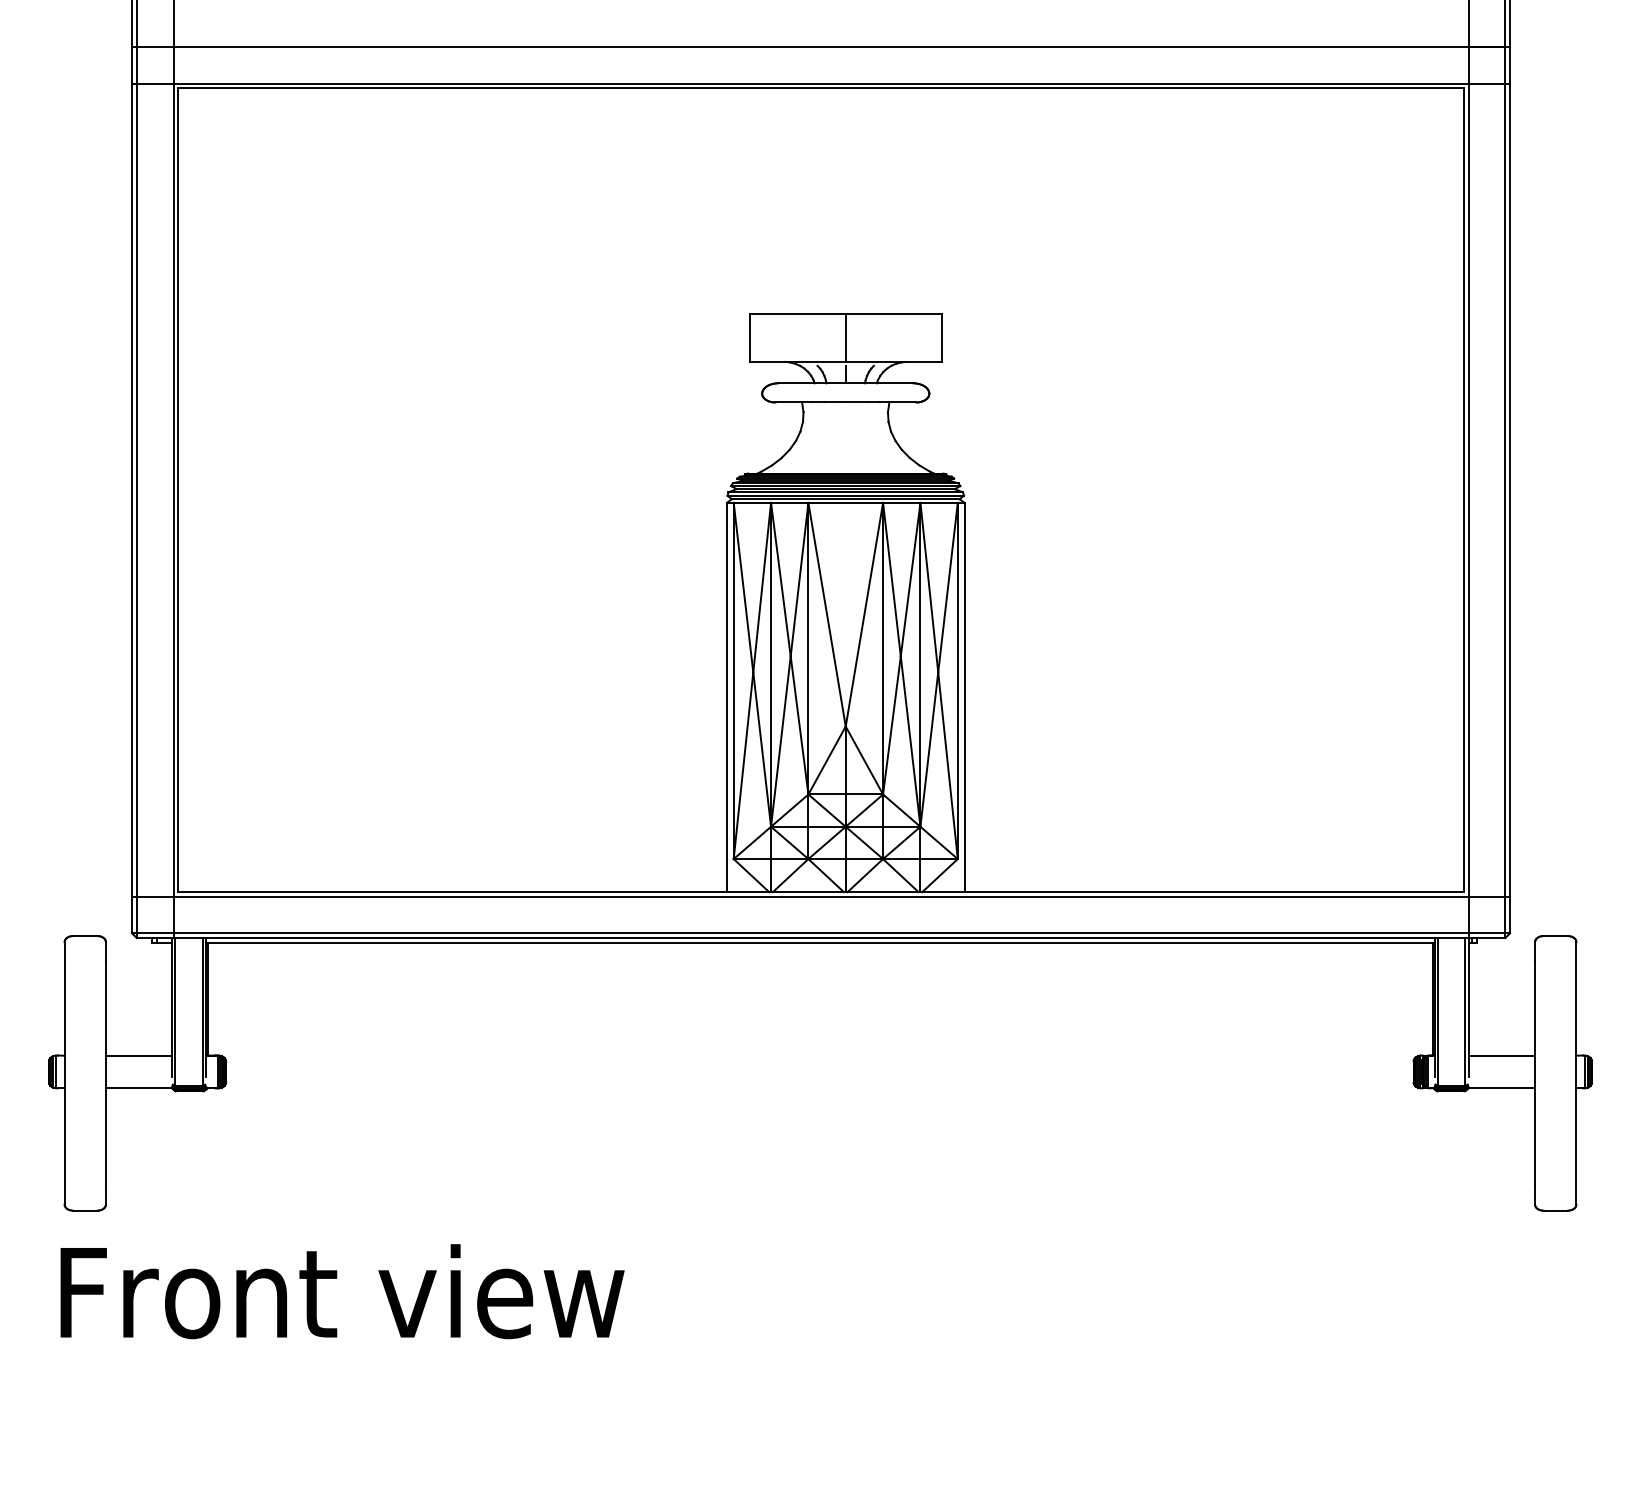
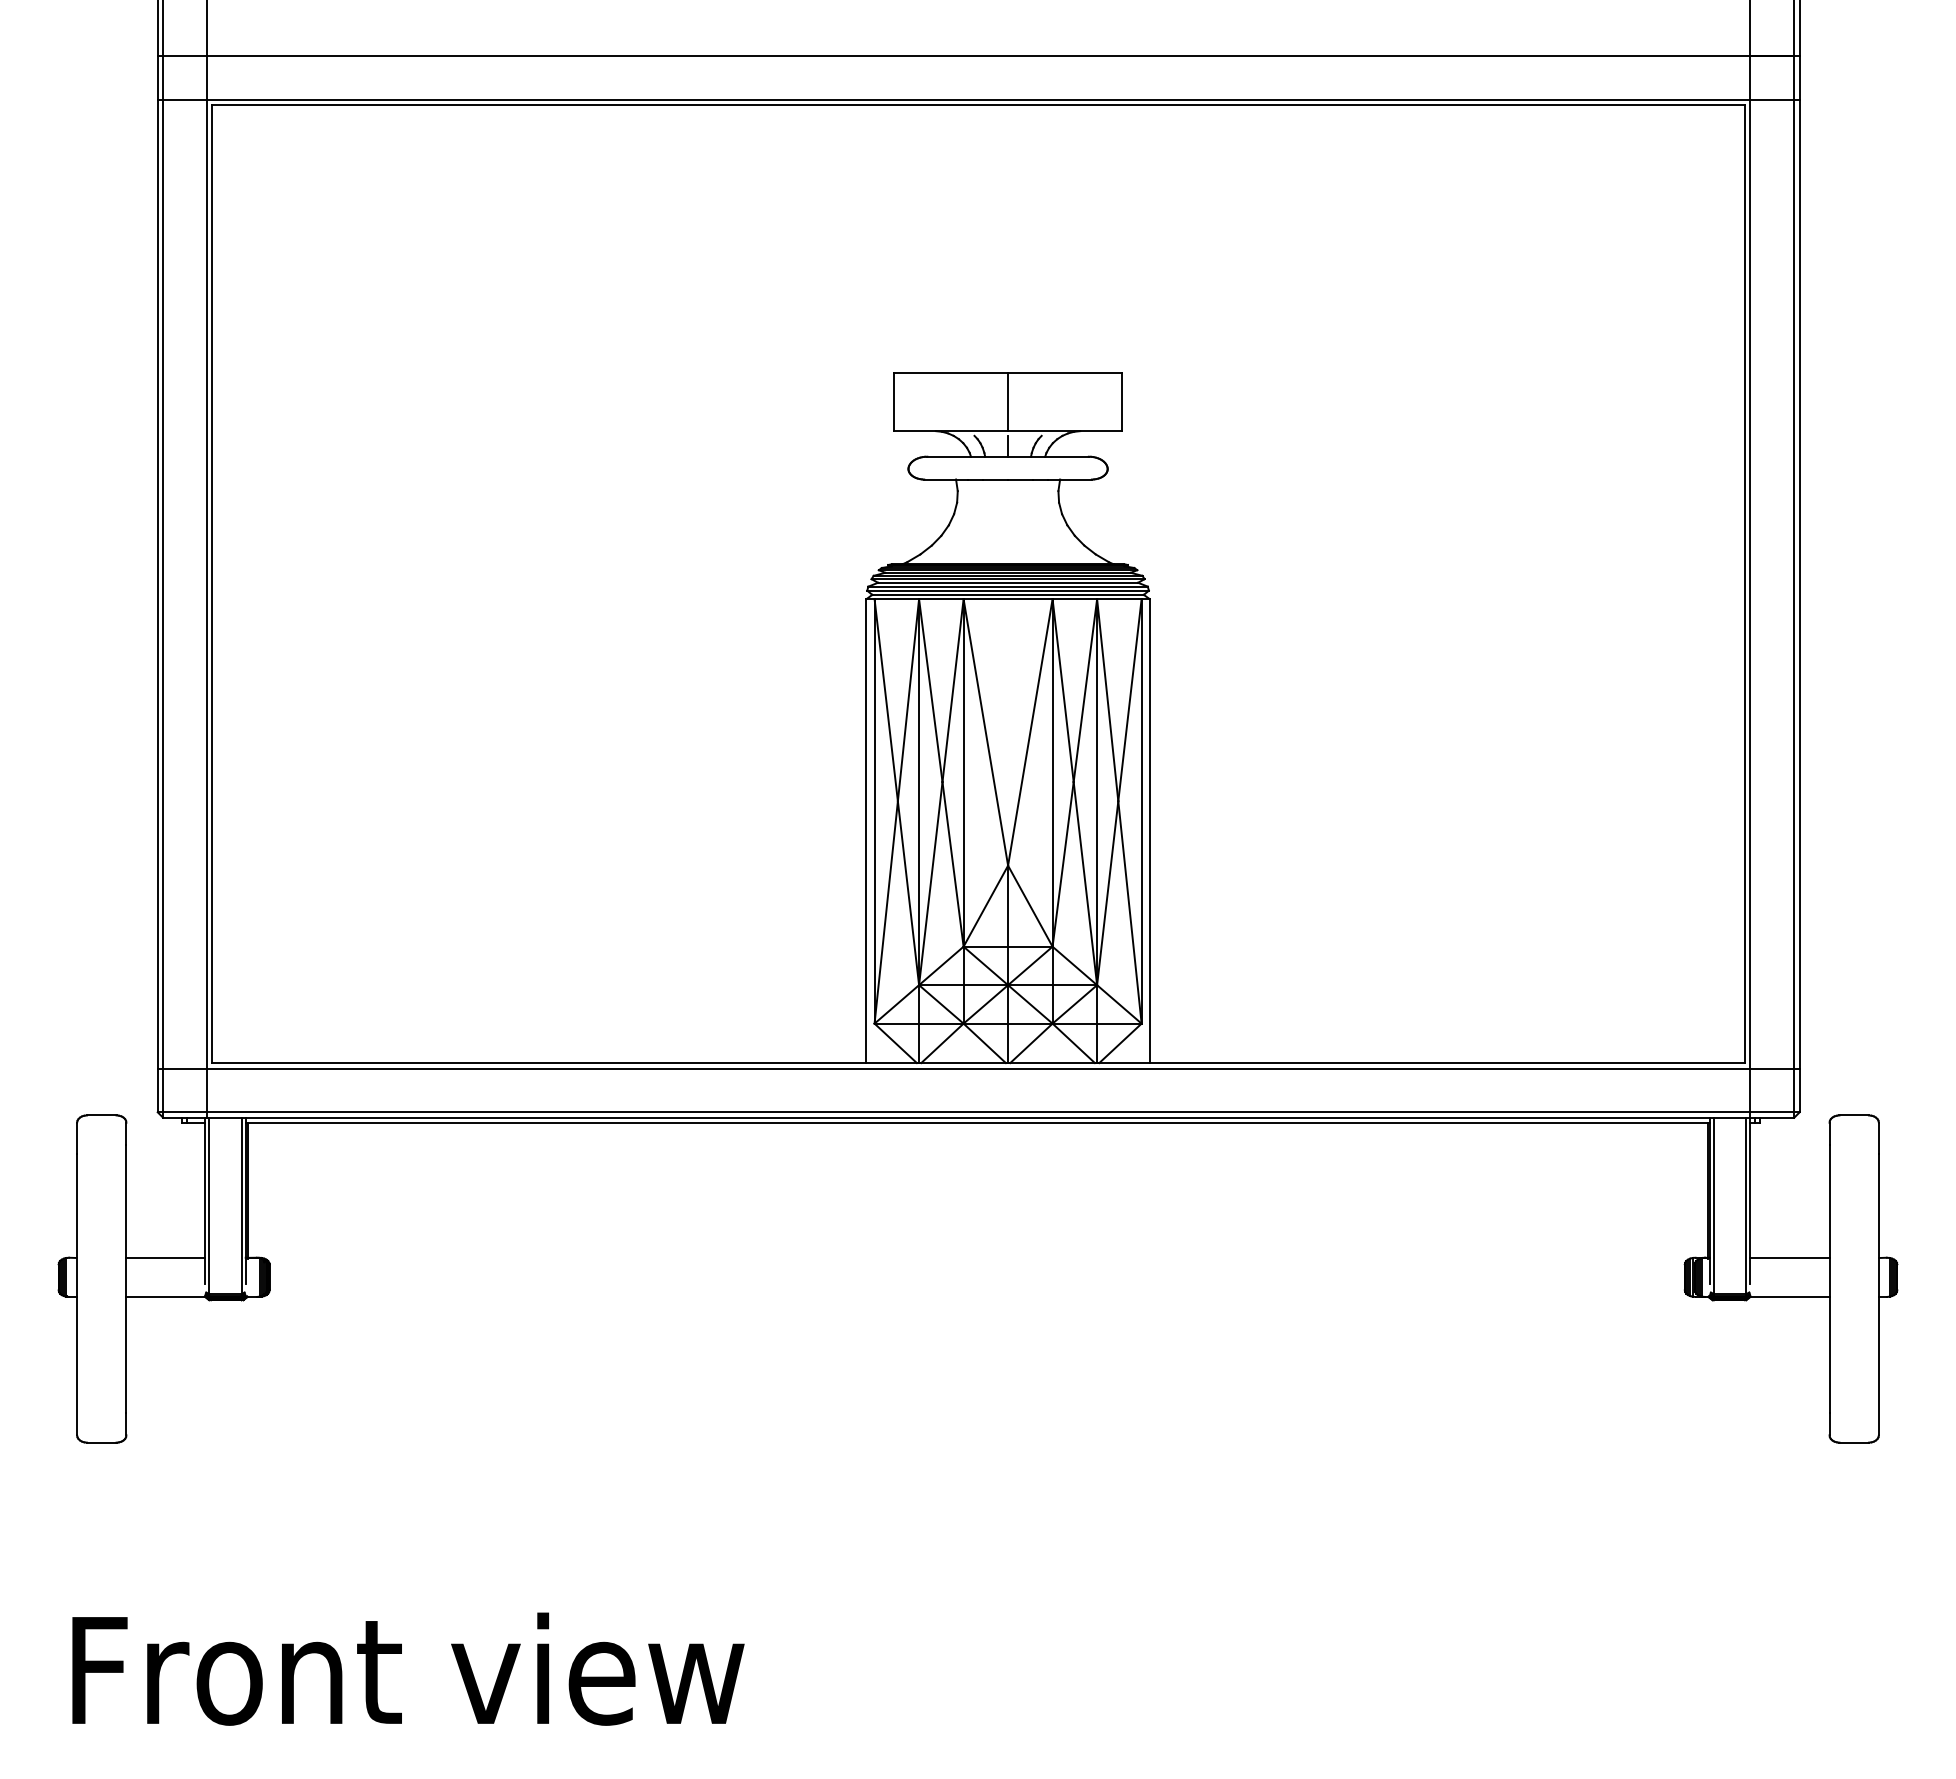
text: (342, 1291) -> (408, 1668), moved

